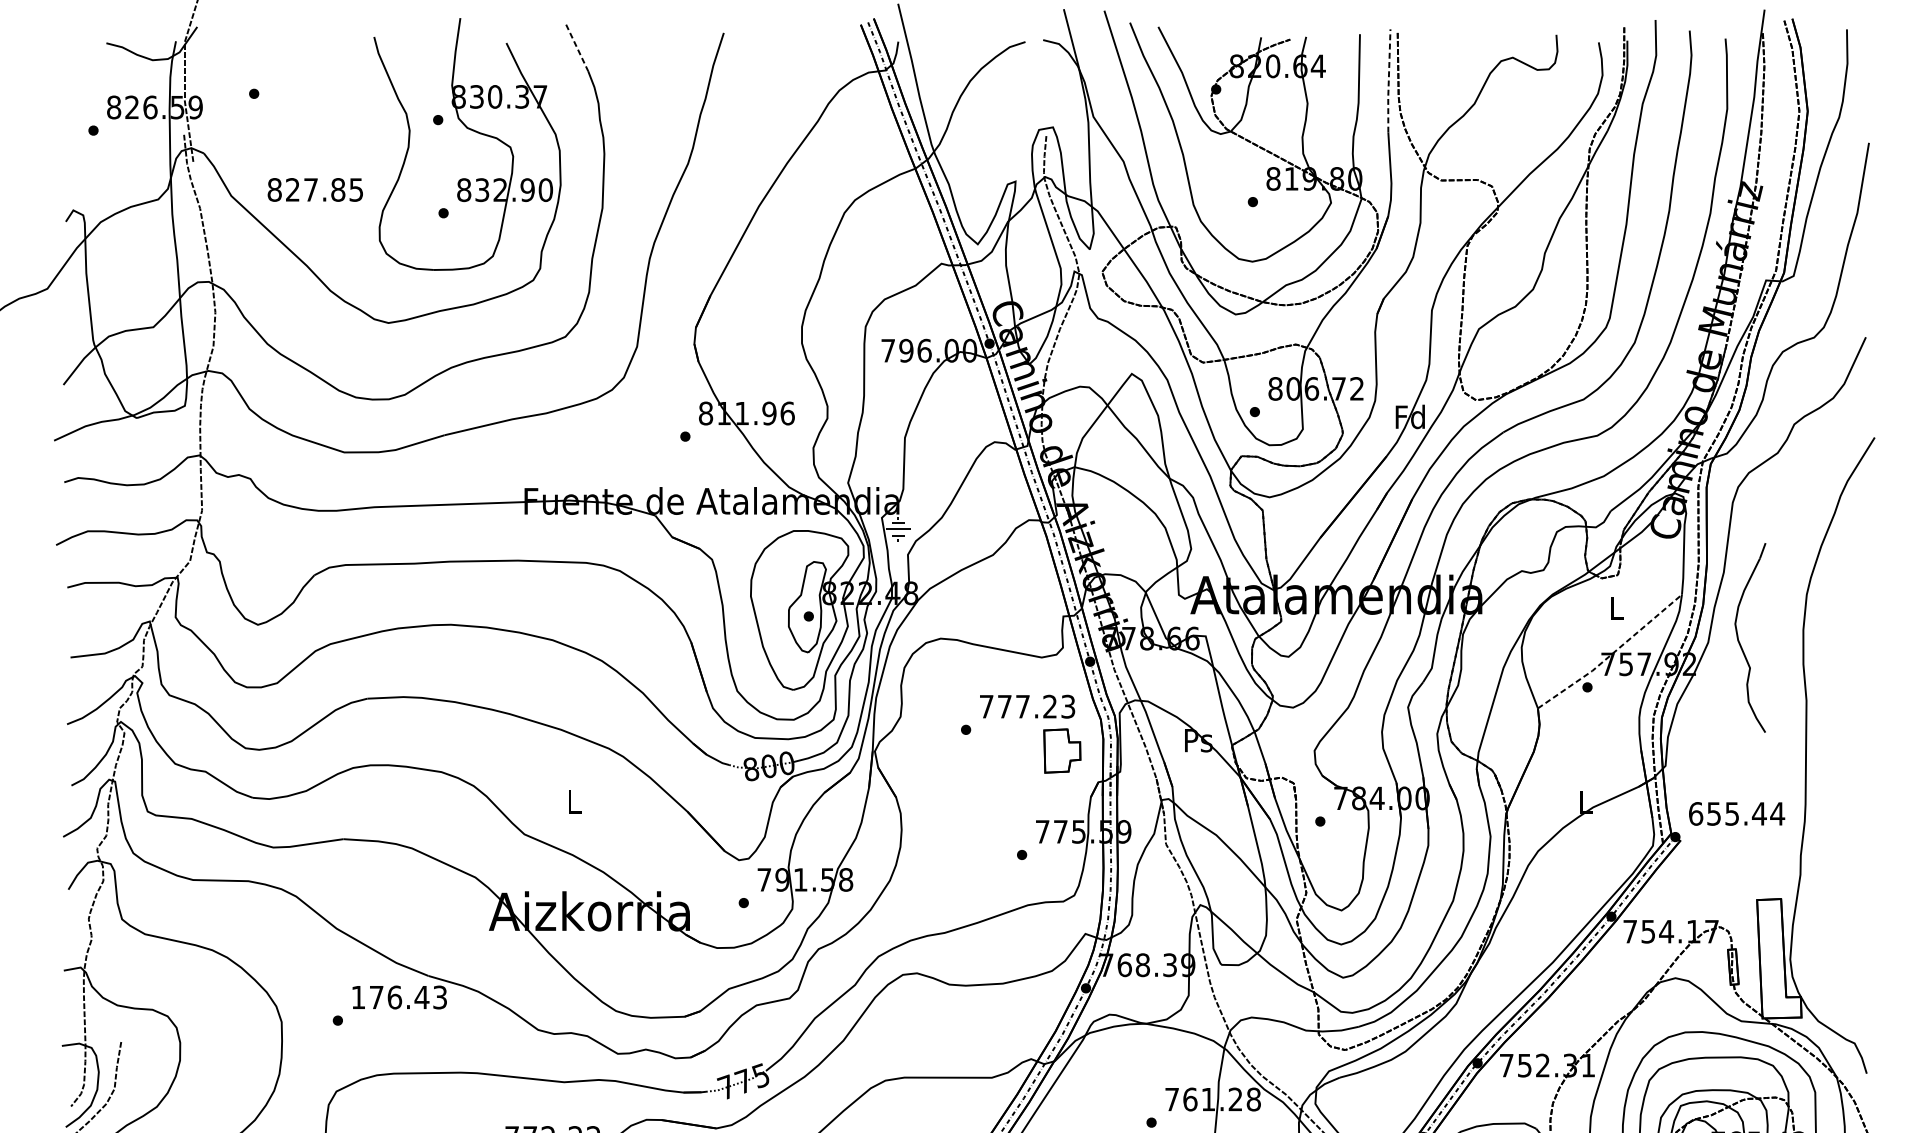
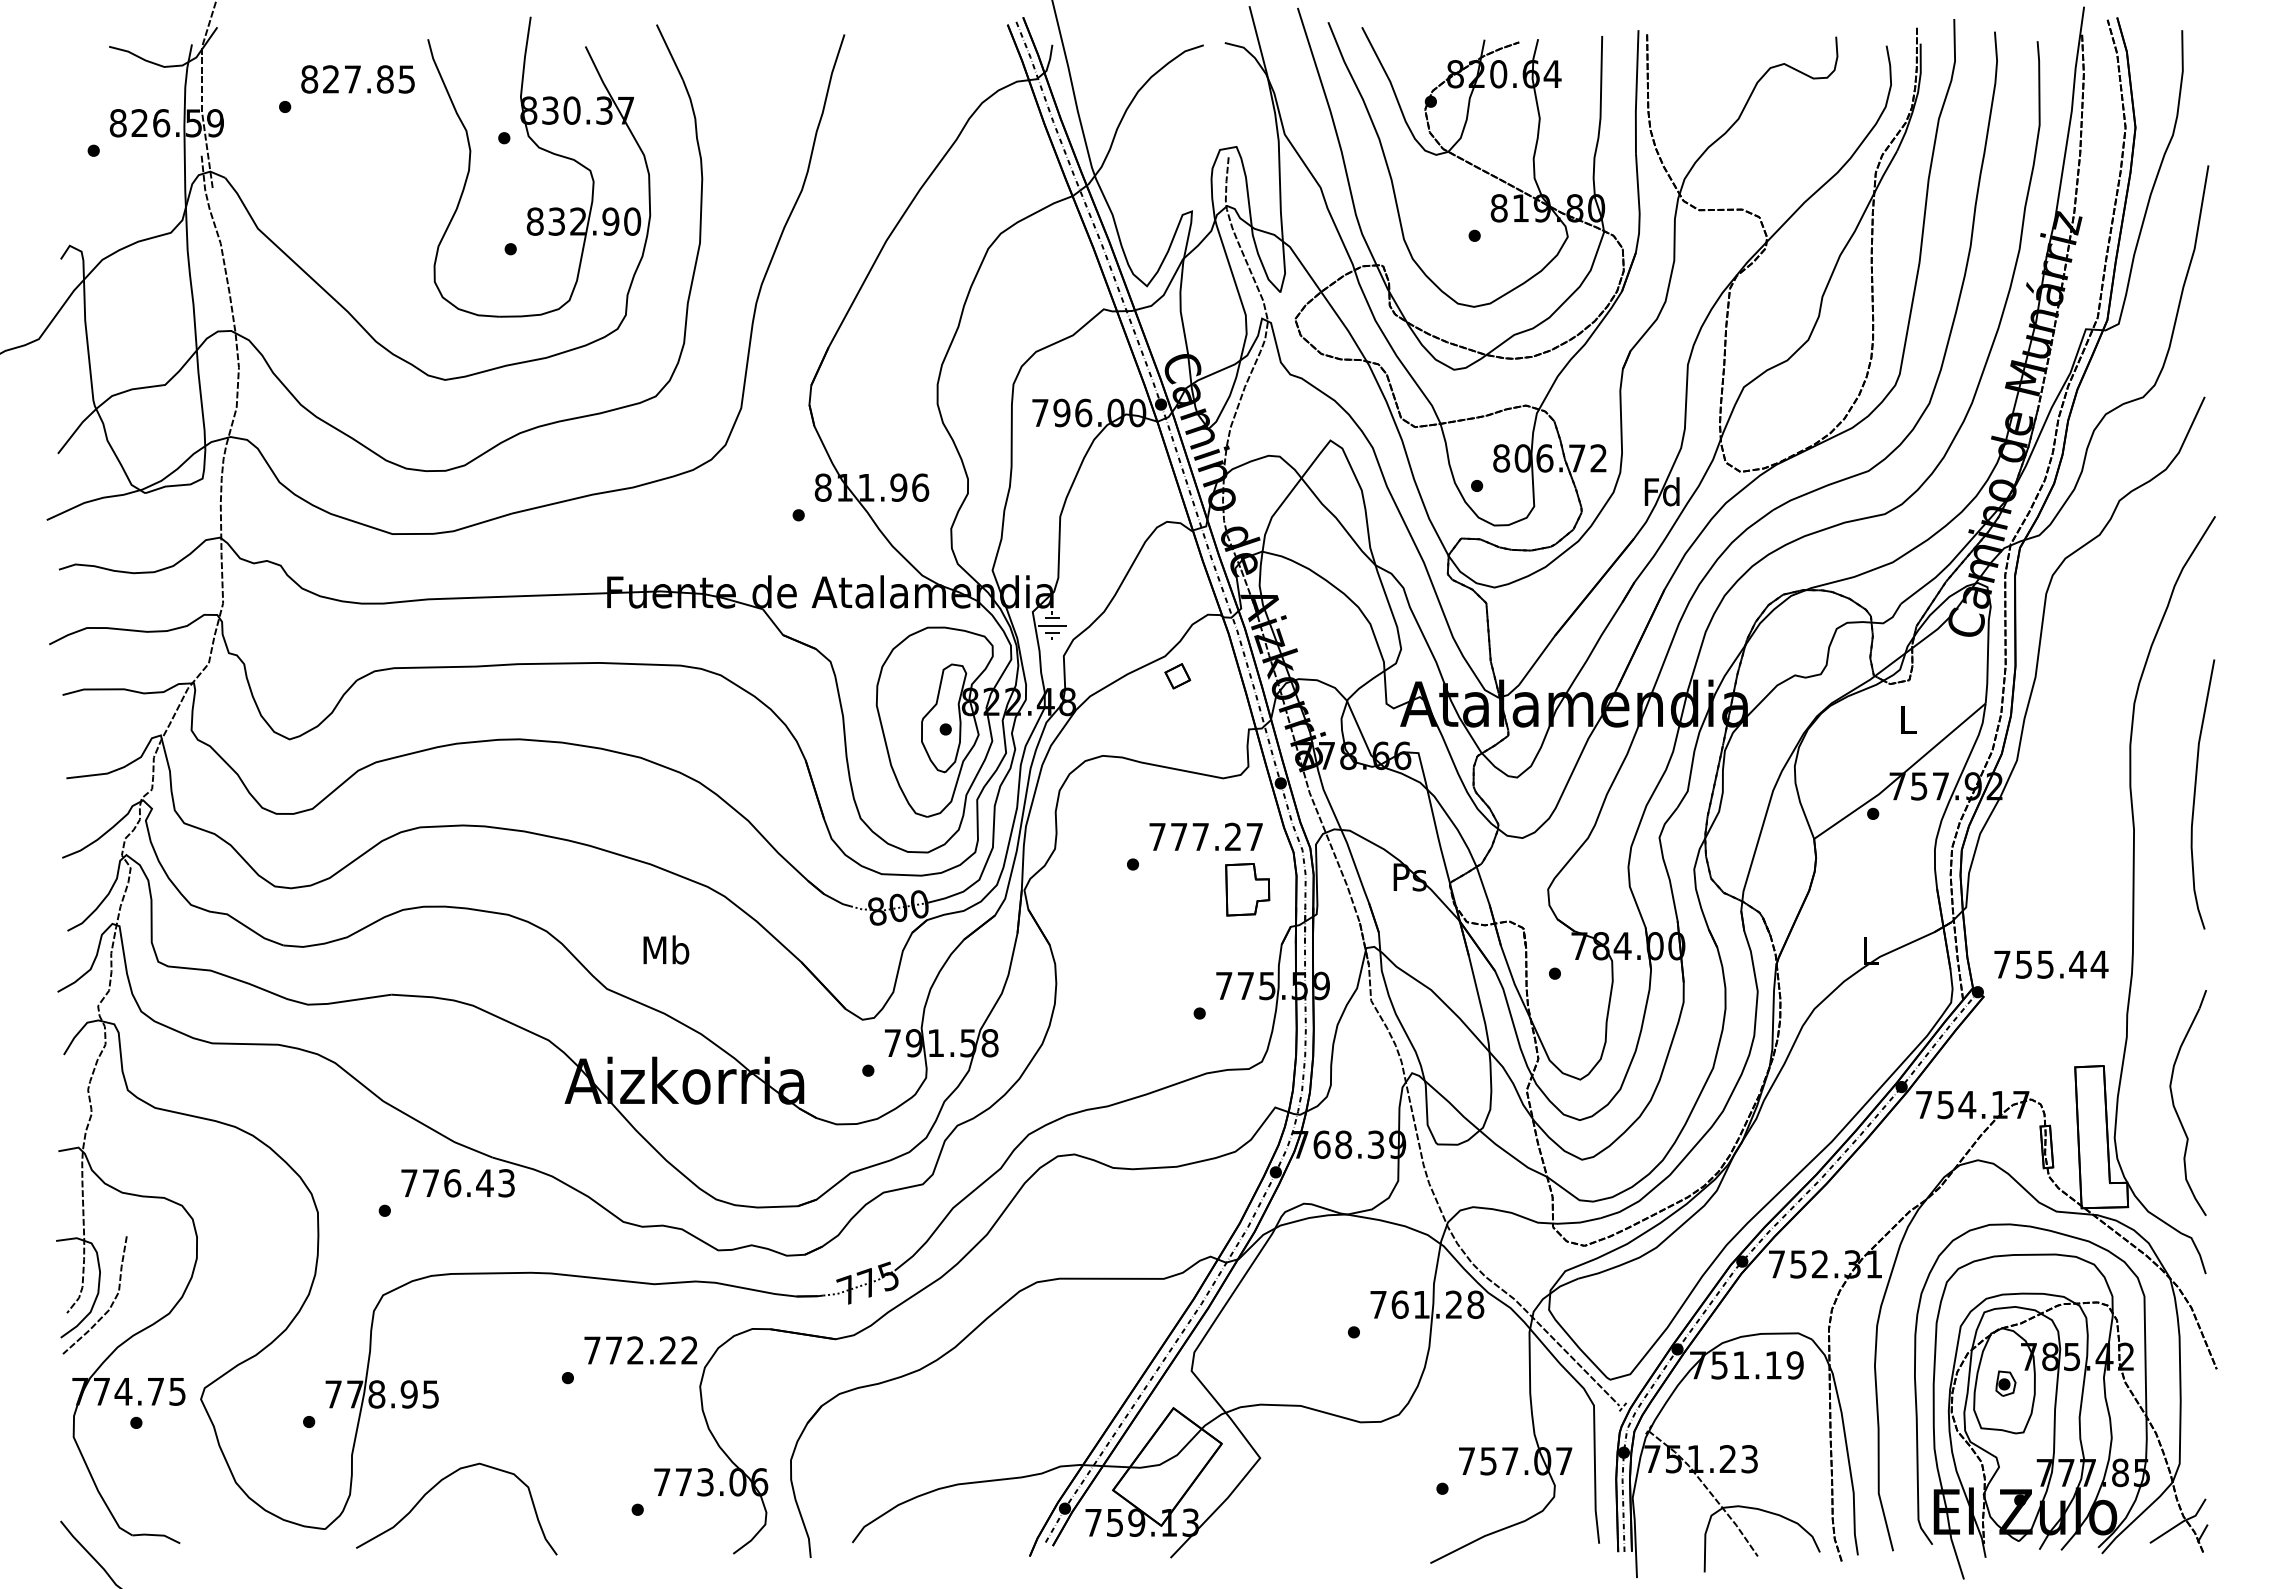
line: (576, 48) -> (669, 52), dashed -> solid
line: (1388, 80) -> (1636, 91), dashed -> solid
text: (314, 189) -> (357, 79), moved
part: (1003, 572) -> (1177, 676), added
part: (1739, 641) -> (2175, 1107), moved
line: (1612, 654) -> (1902, 774), dashed -> solid
curve: (1858, 671) -> (2195, 794), added
text: (1068, 706) -> (1254, 836), 777.23 -> 777.27
text: (574, 801) -> (666, 949), L -> Mb
text: (1696, 813) -> (2002, 964), 655.44 -> 755.44
text: (358, 996) -> (409, 1182), 176.43 -> 776.43

